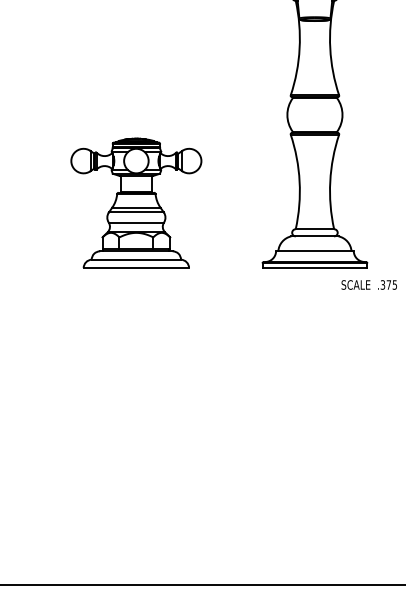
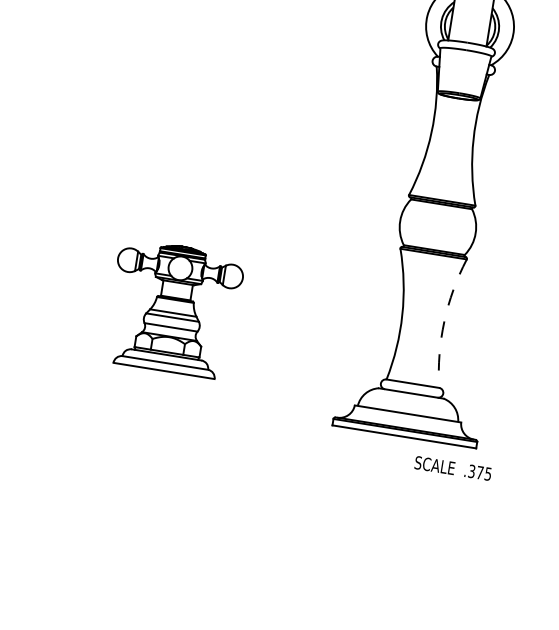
arc: (330, 181) -> (444, 321), solid -> dashed
part: (136, 202) -> (174, 307), size x0.7
text: (368, 284) -> (452, 467), moved

